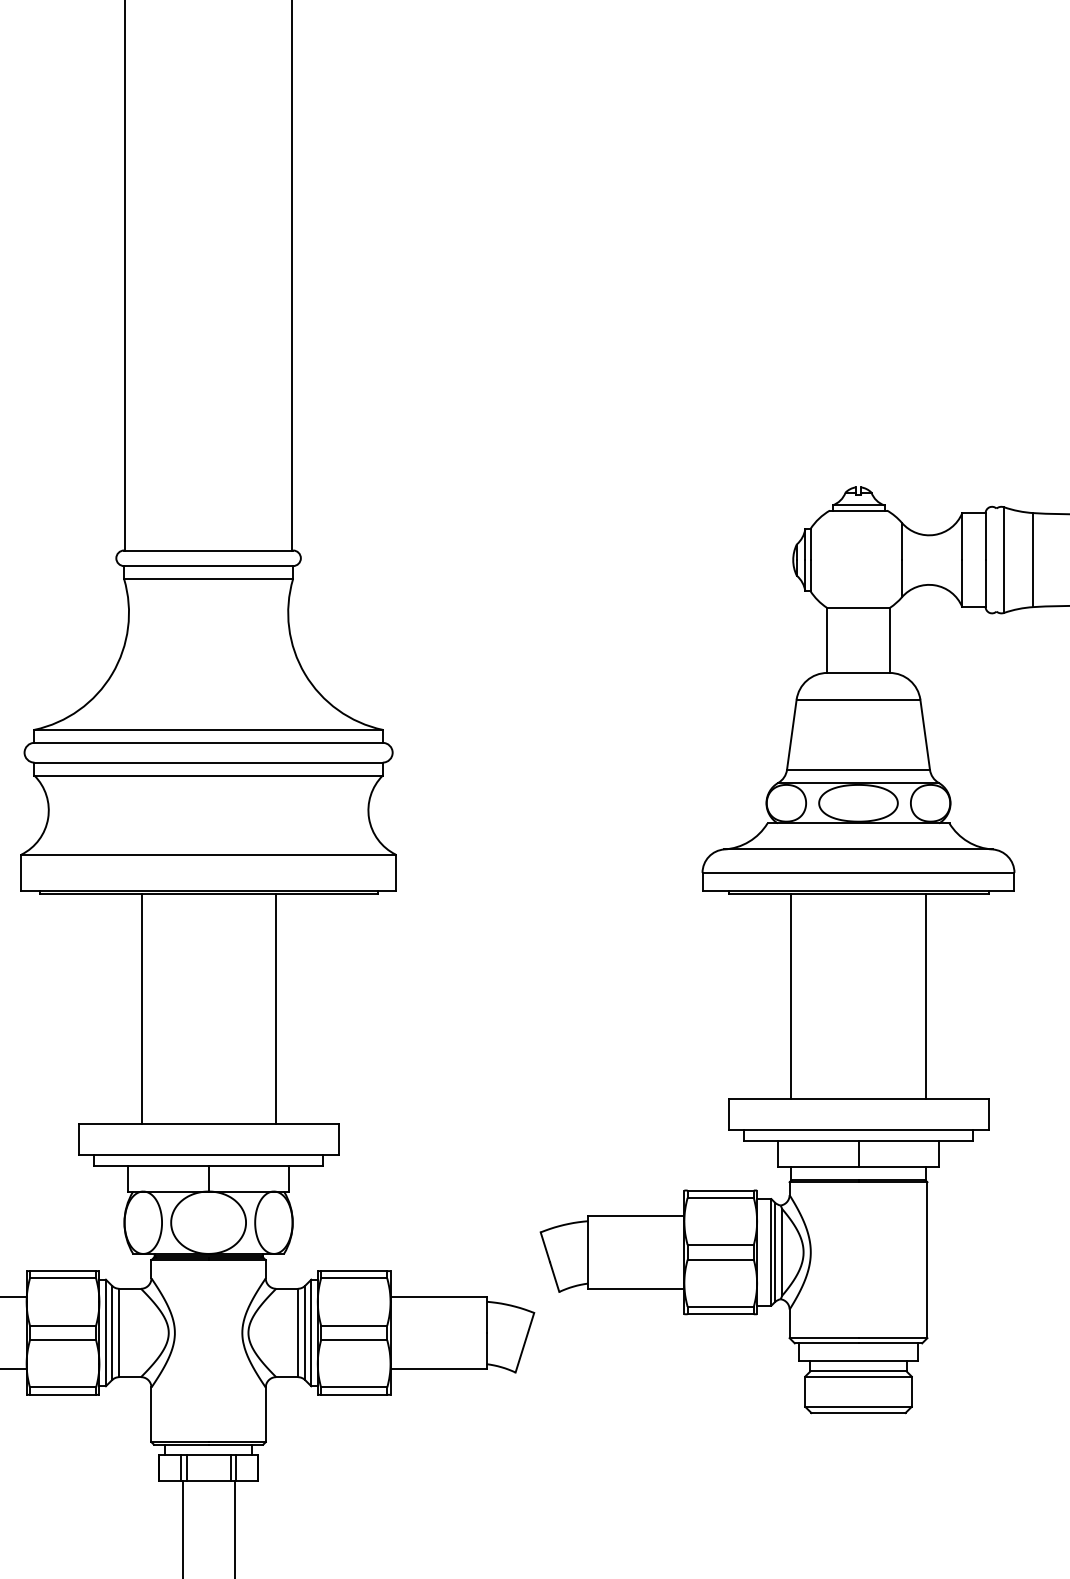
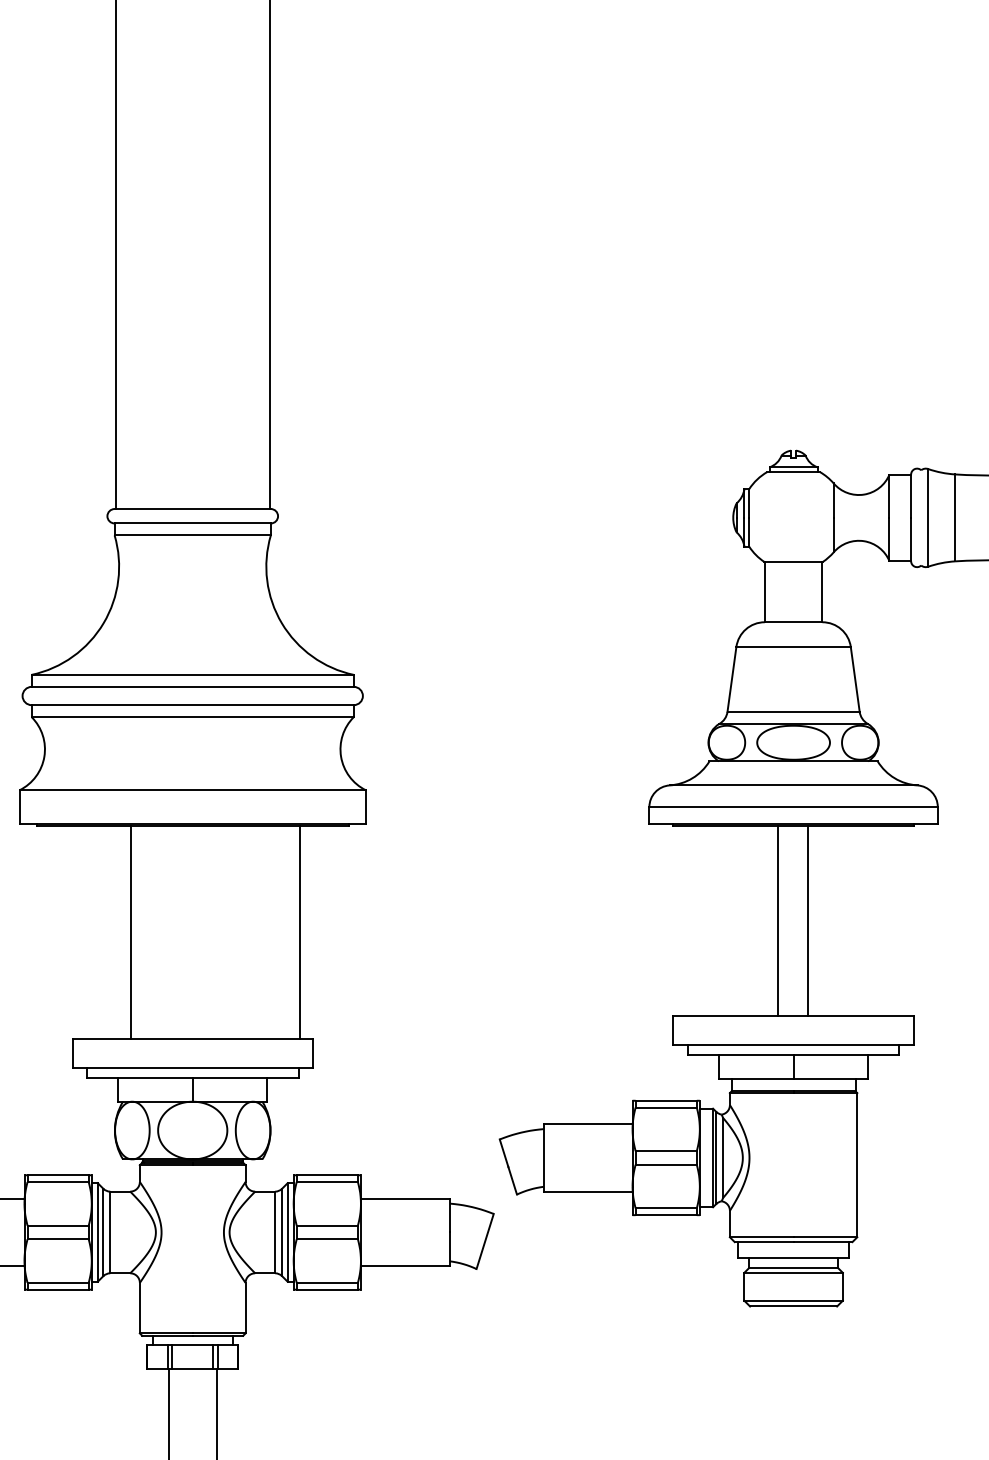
line: (791, 996) -> (777, 921), moved
line: (925, 996) -> (807, 921), moved
line: (275, 1008) -> (299, 932), moved

